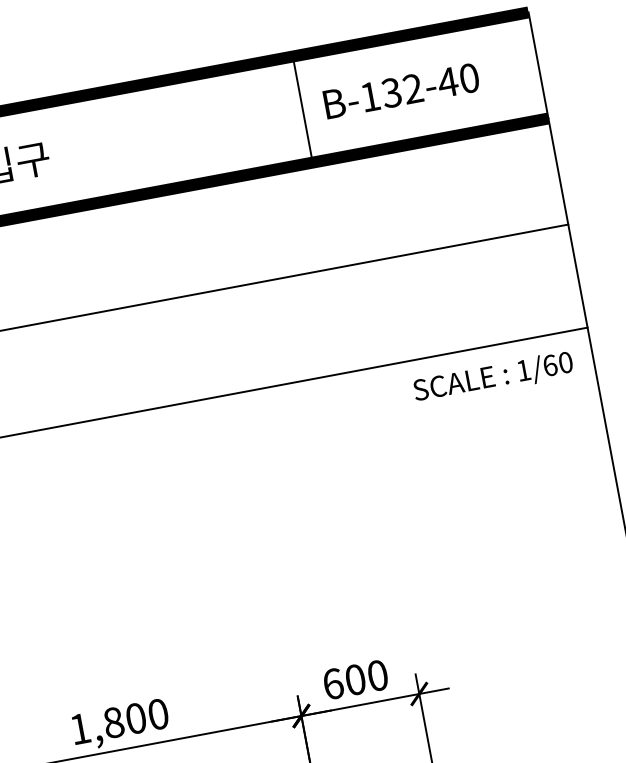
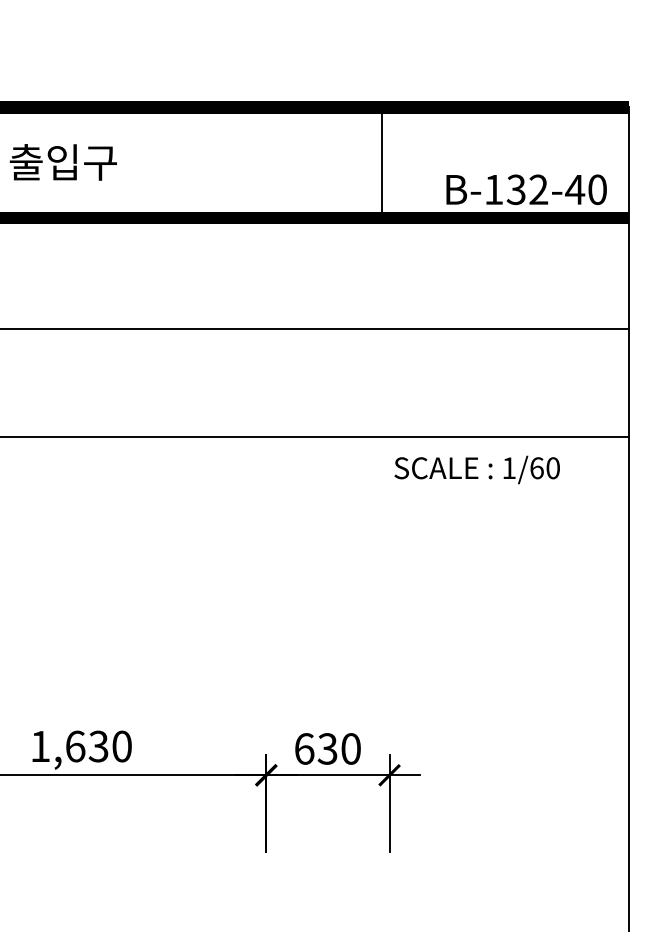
text: (401, 90) -> (526, 189), moved
text: (492, 377) -> (476, 469), moved
text: (355, 679) -> (327, 748), 600 -> 630
text: (124, 720) -> (86, 746), 1,800 -> 1,630

